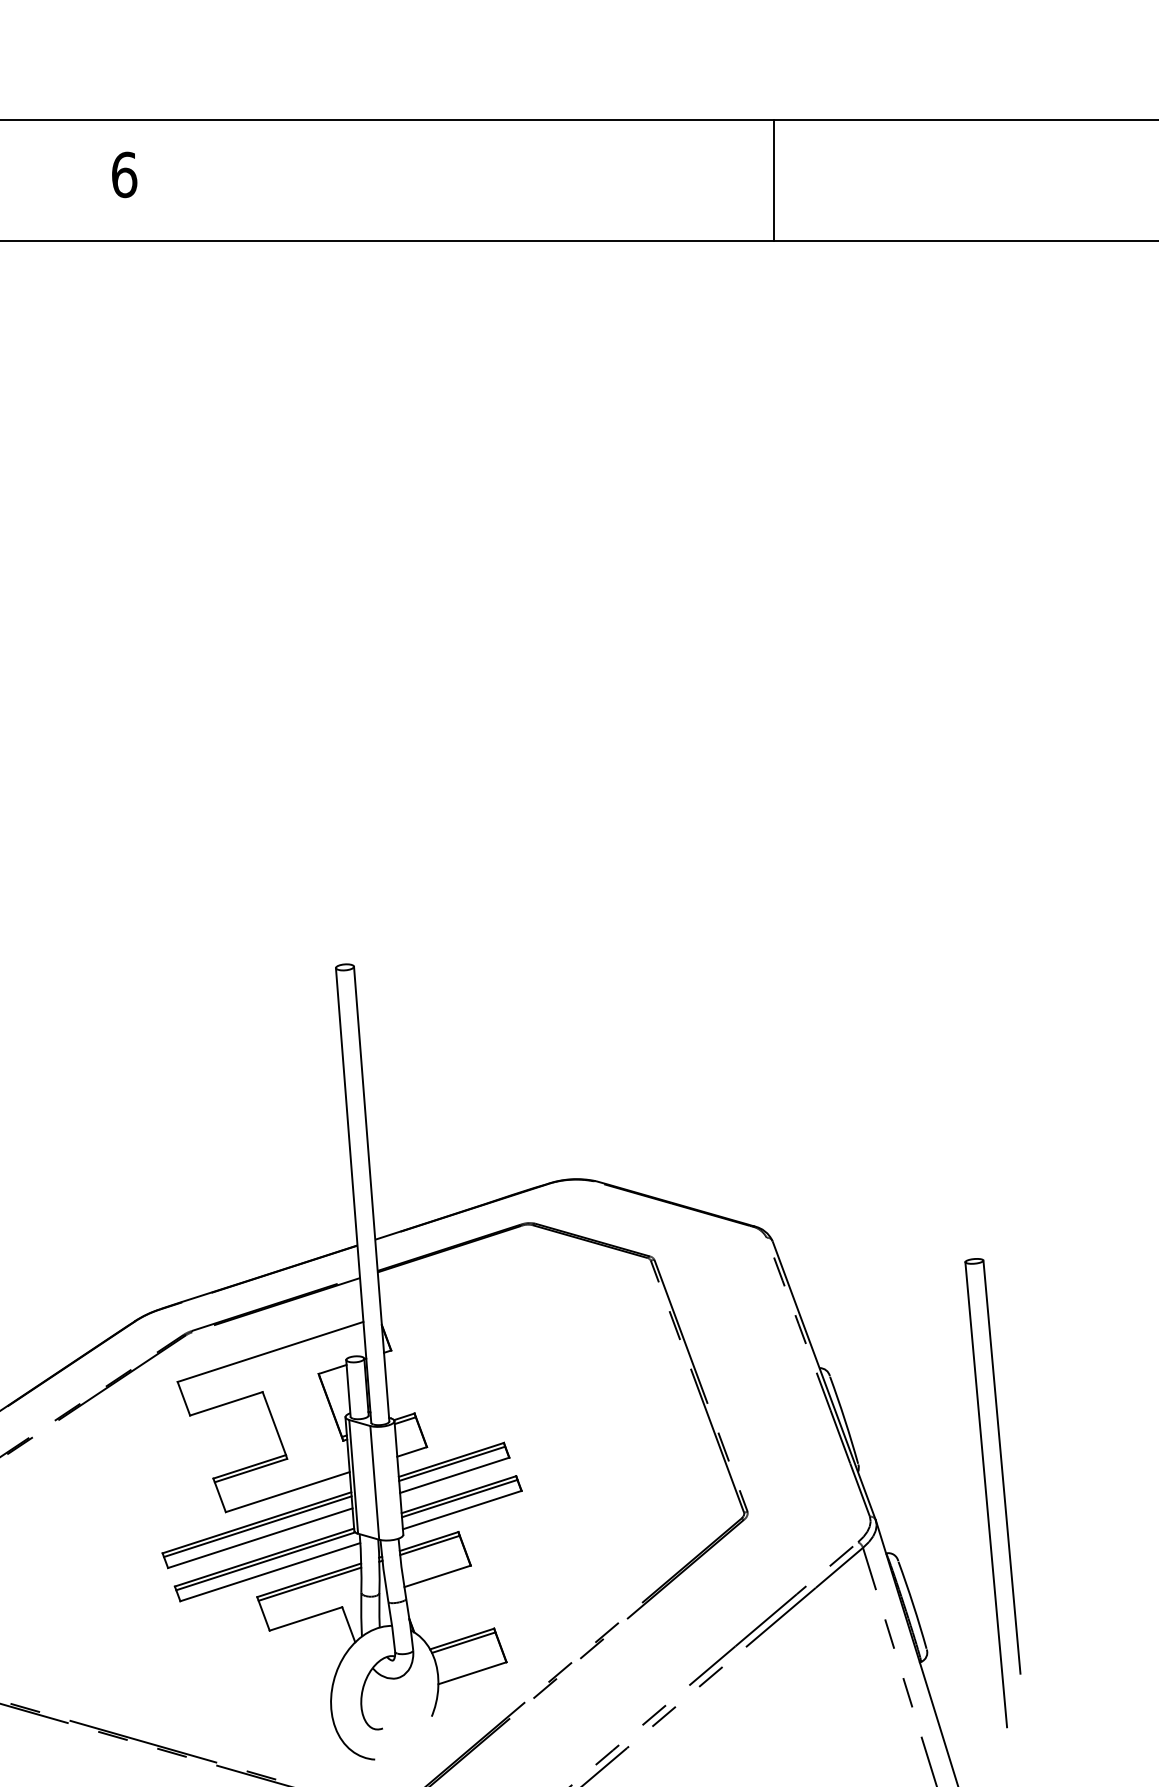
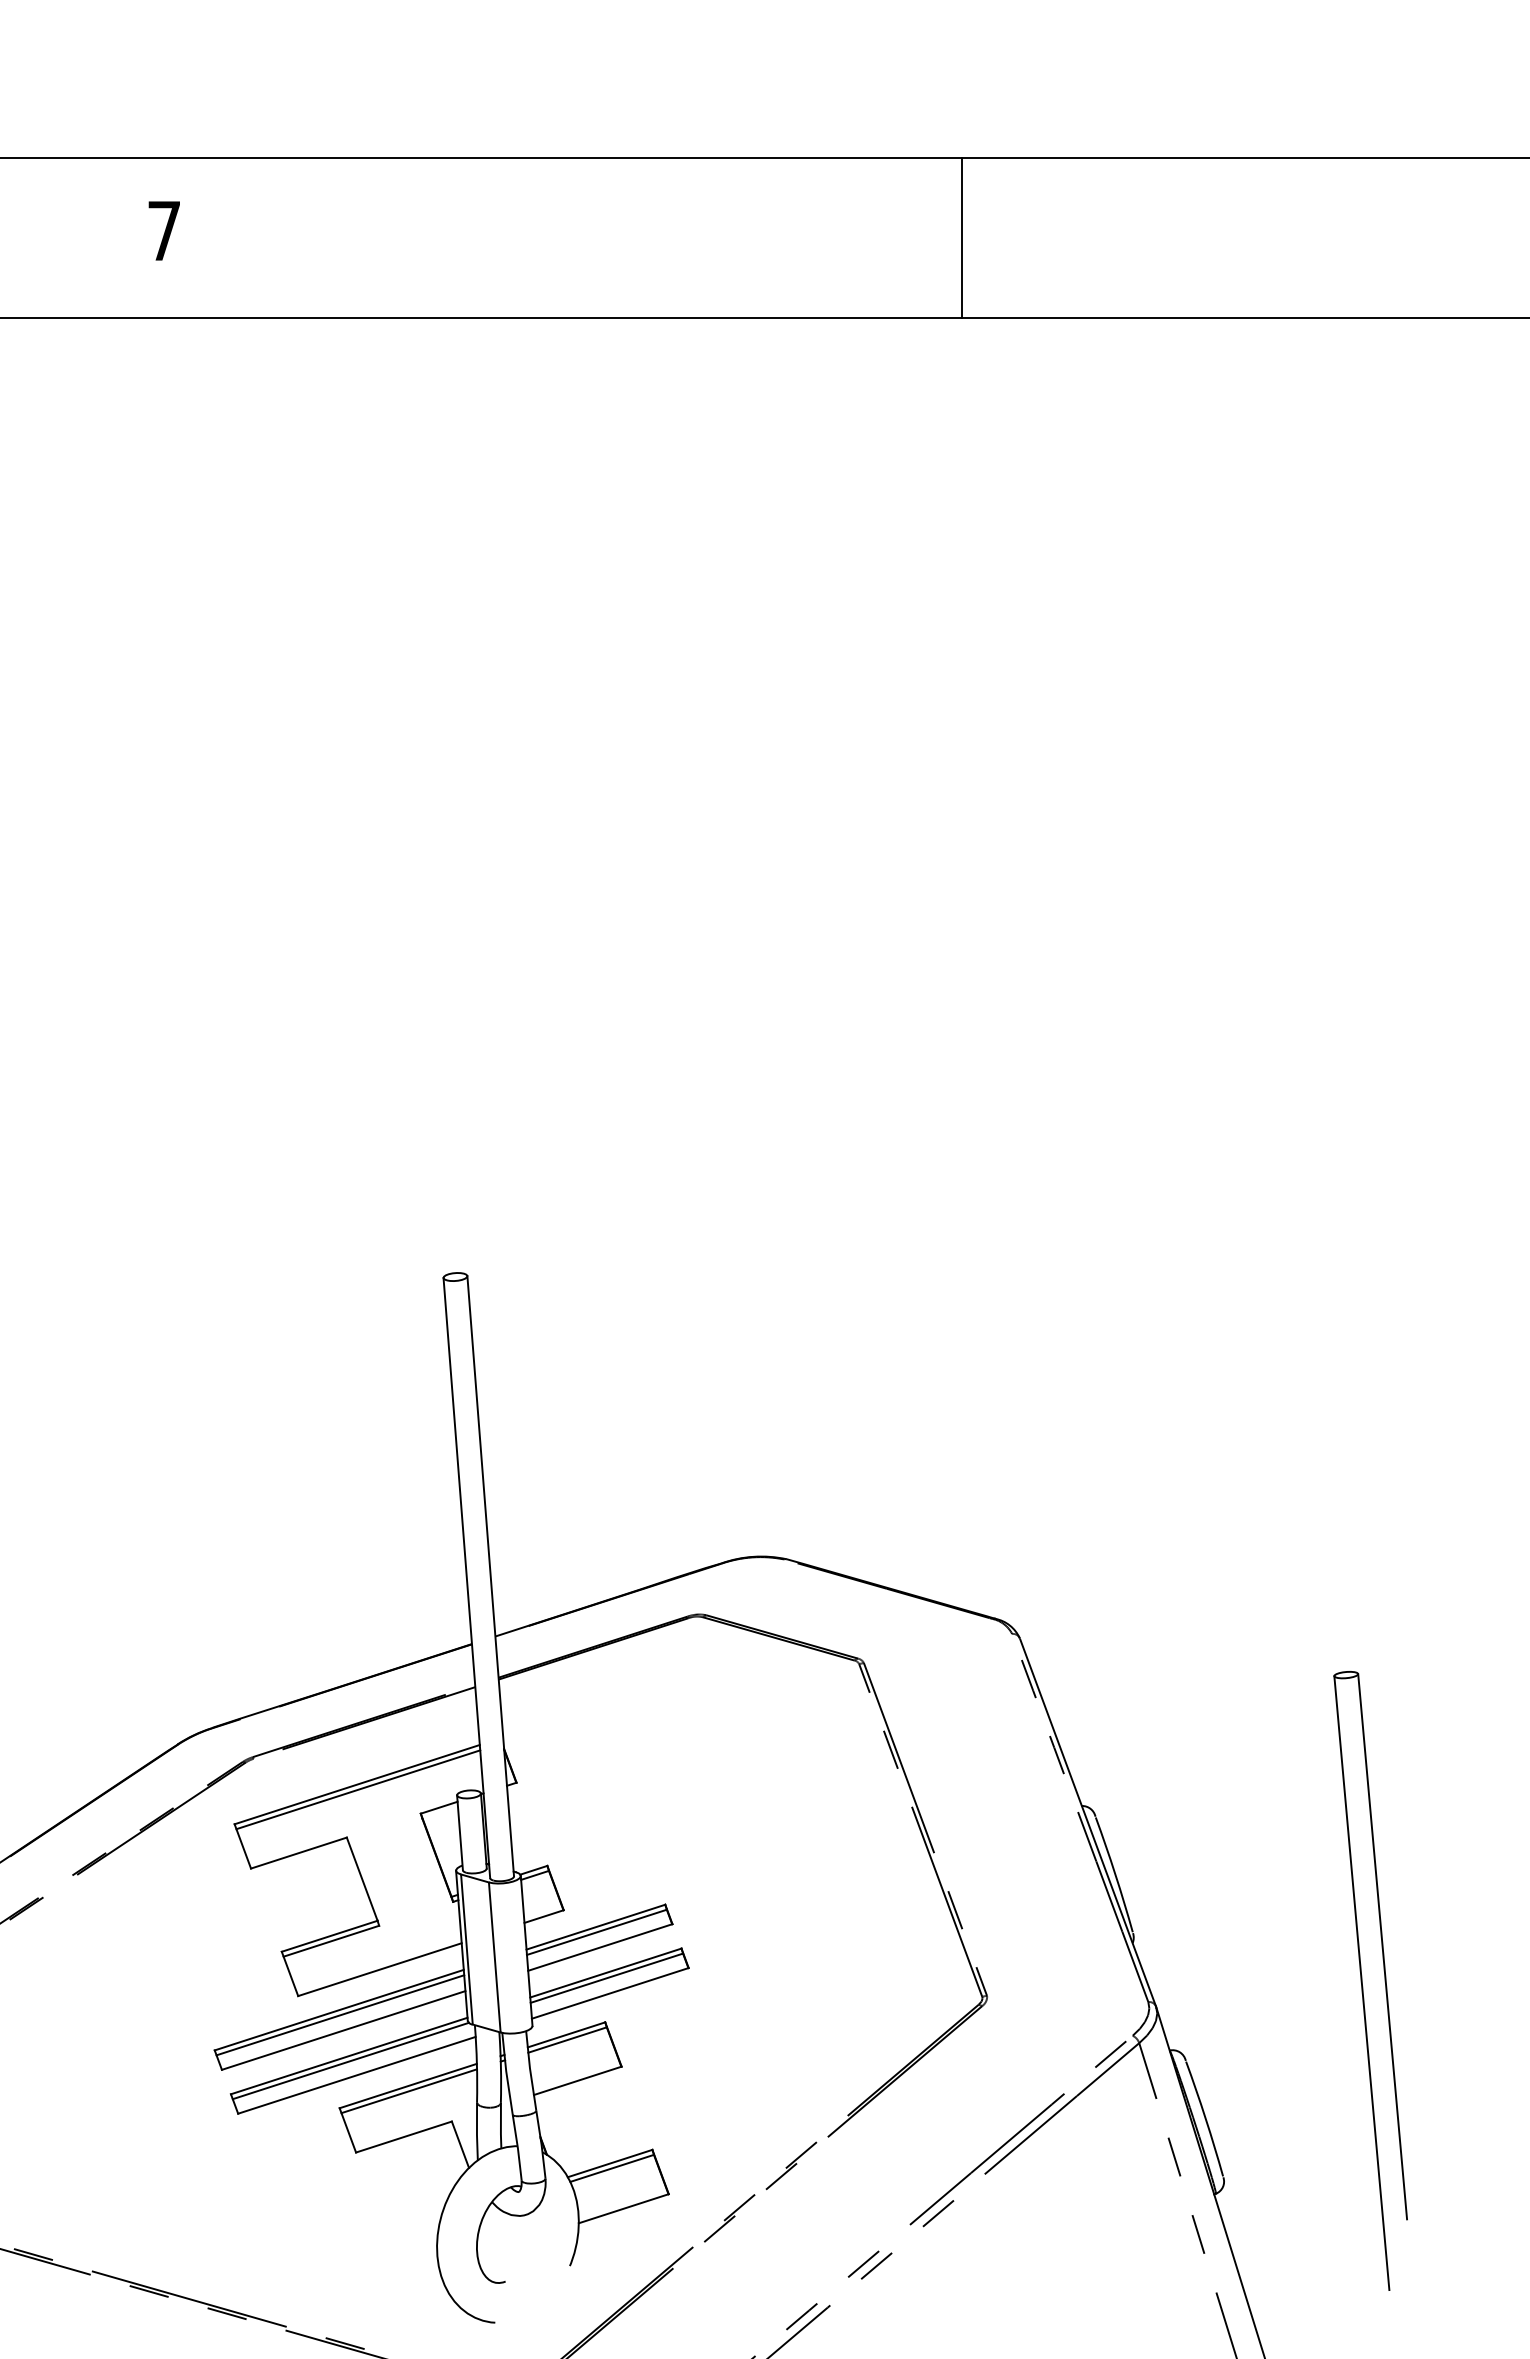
text: (124, 174) -> (164, 230), 6 -> 7
line: (773, 179) -> (962, 237), moved
line: (271, 1355) -> (358, 1789), added
part: (986, 1492) -> (1362, 1980), moved

